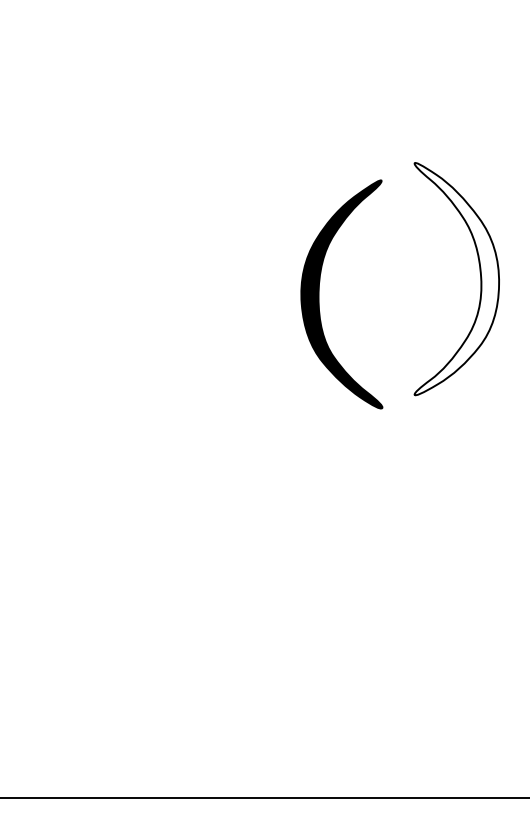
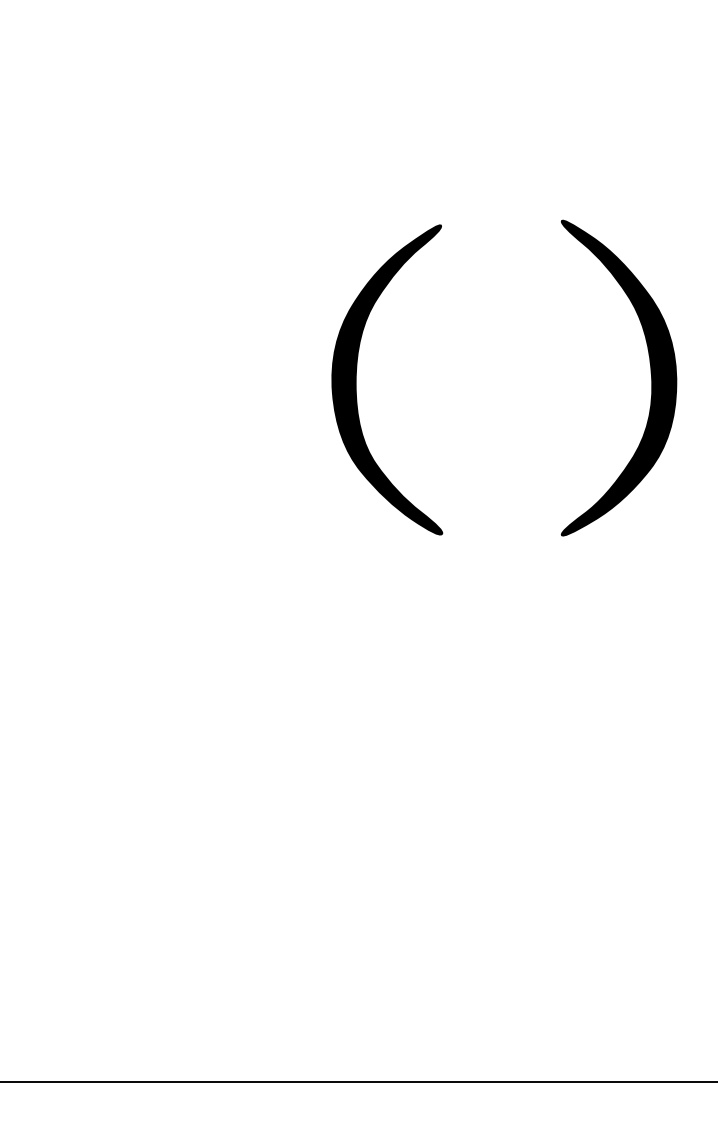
fill: (456, 278) -> (618, 377), added
part: (319, 294) -> (356, 380), moved

